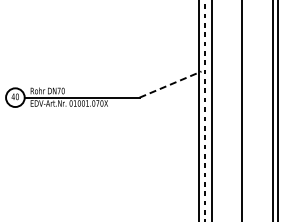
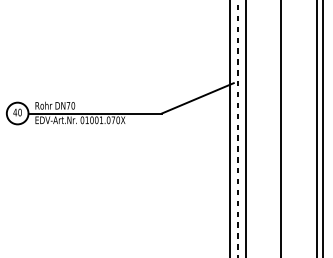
line: (170, 84) -> (197, 98), dashed -> solid

